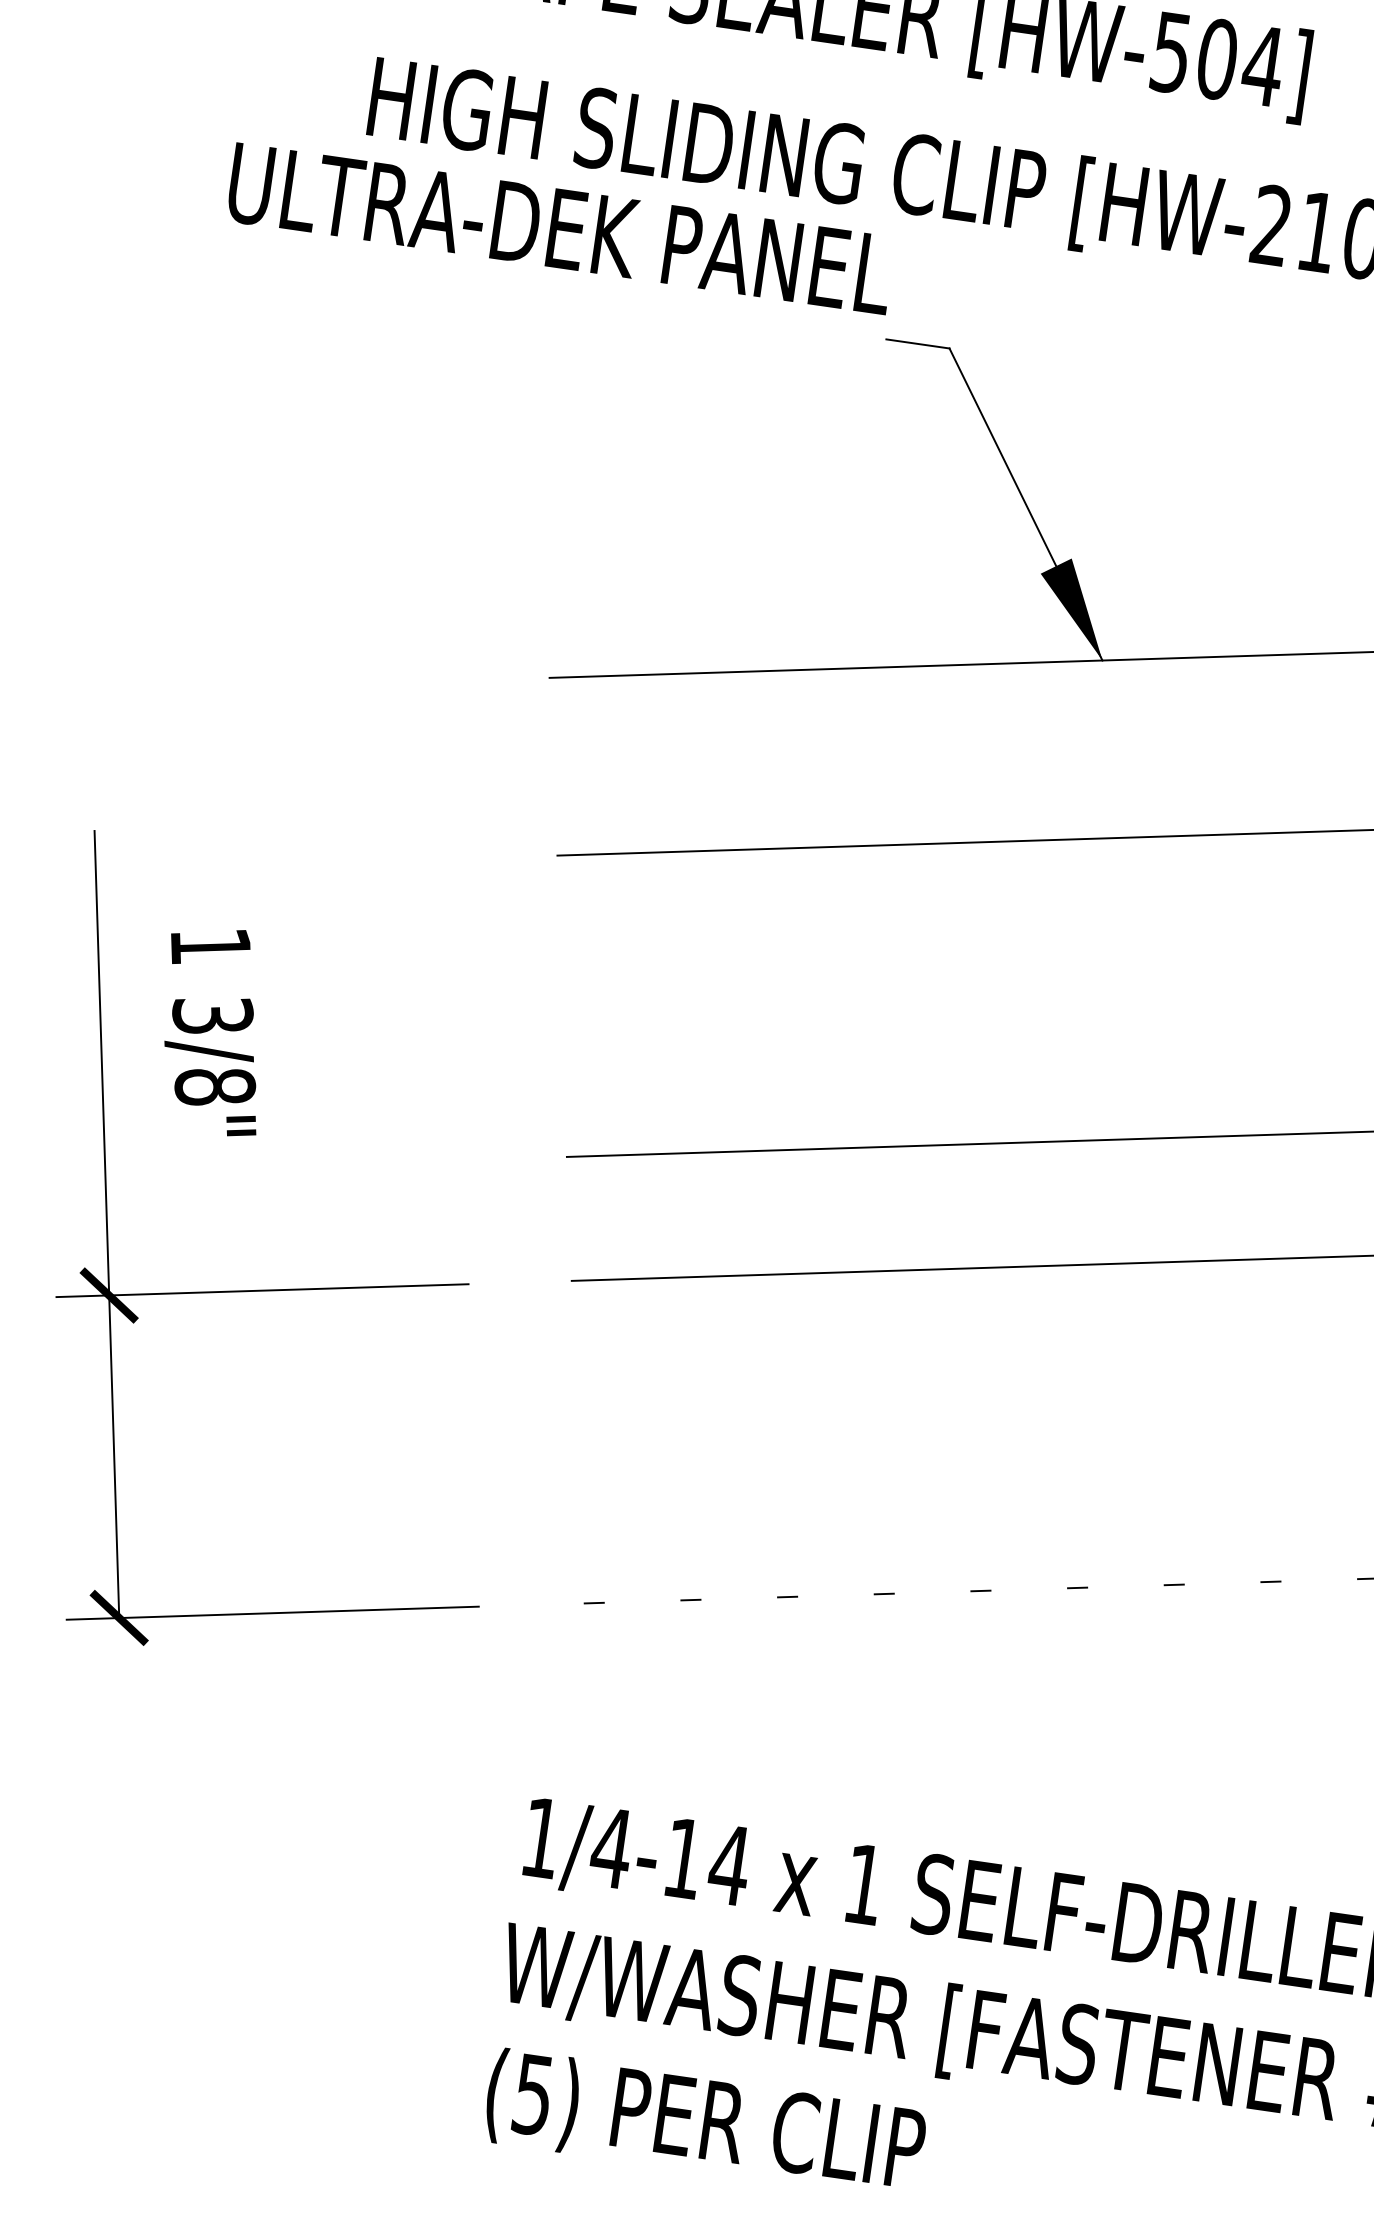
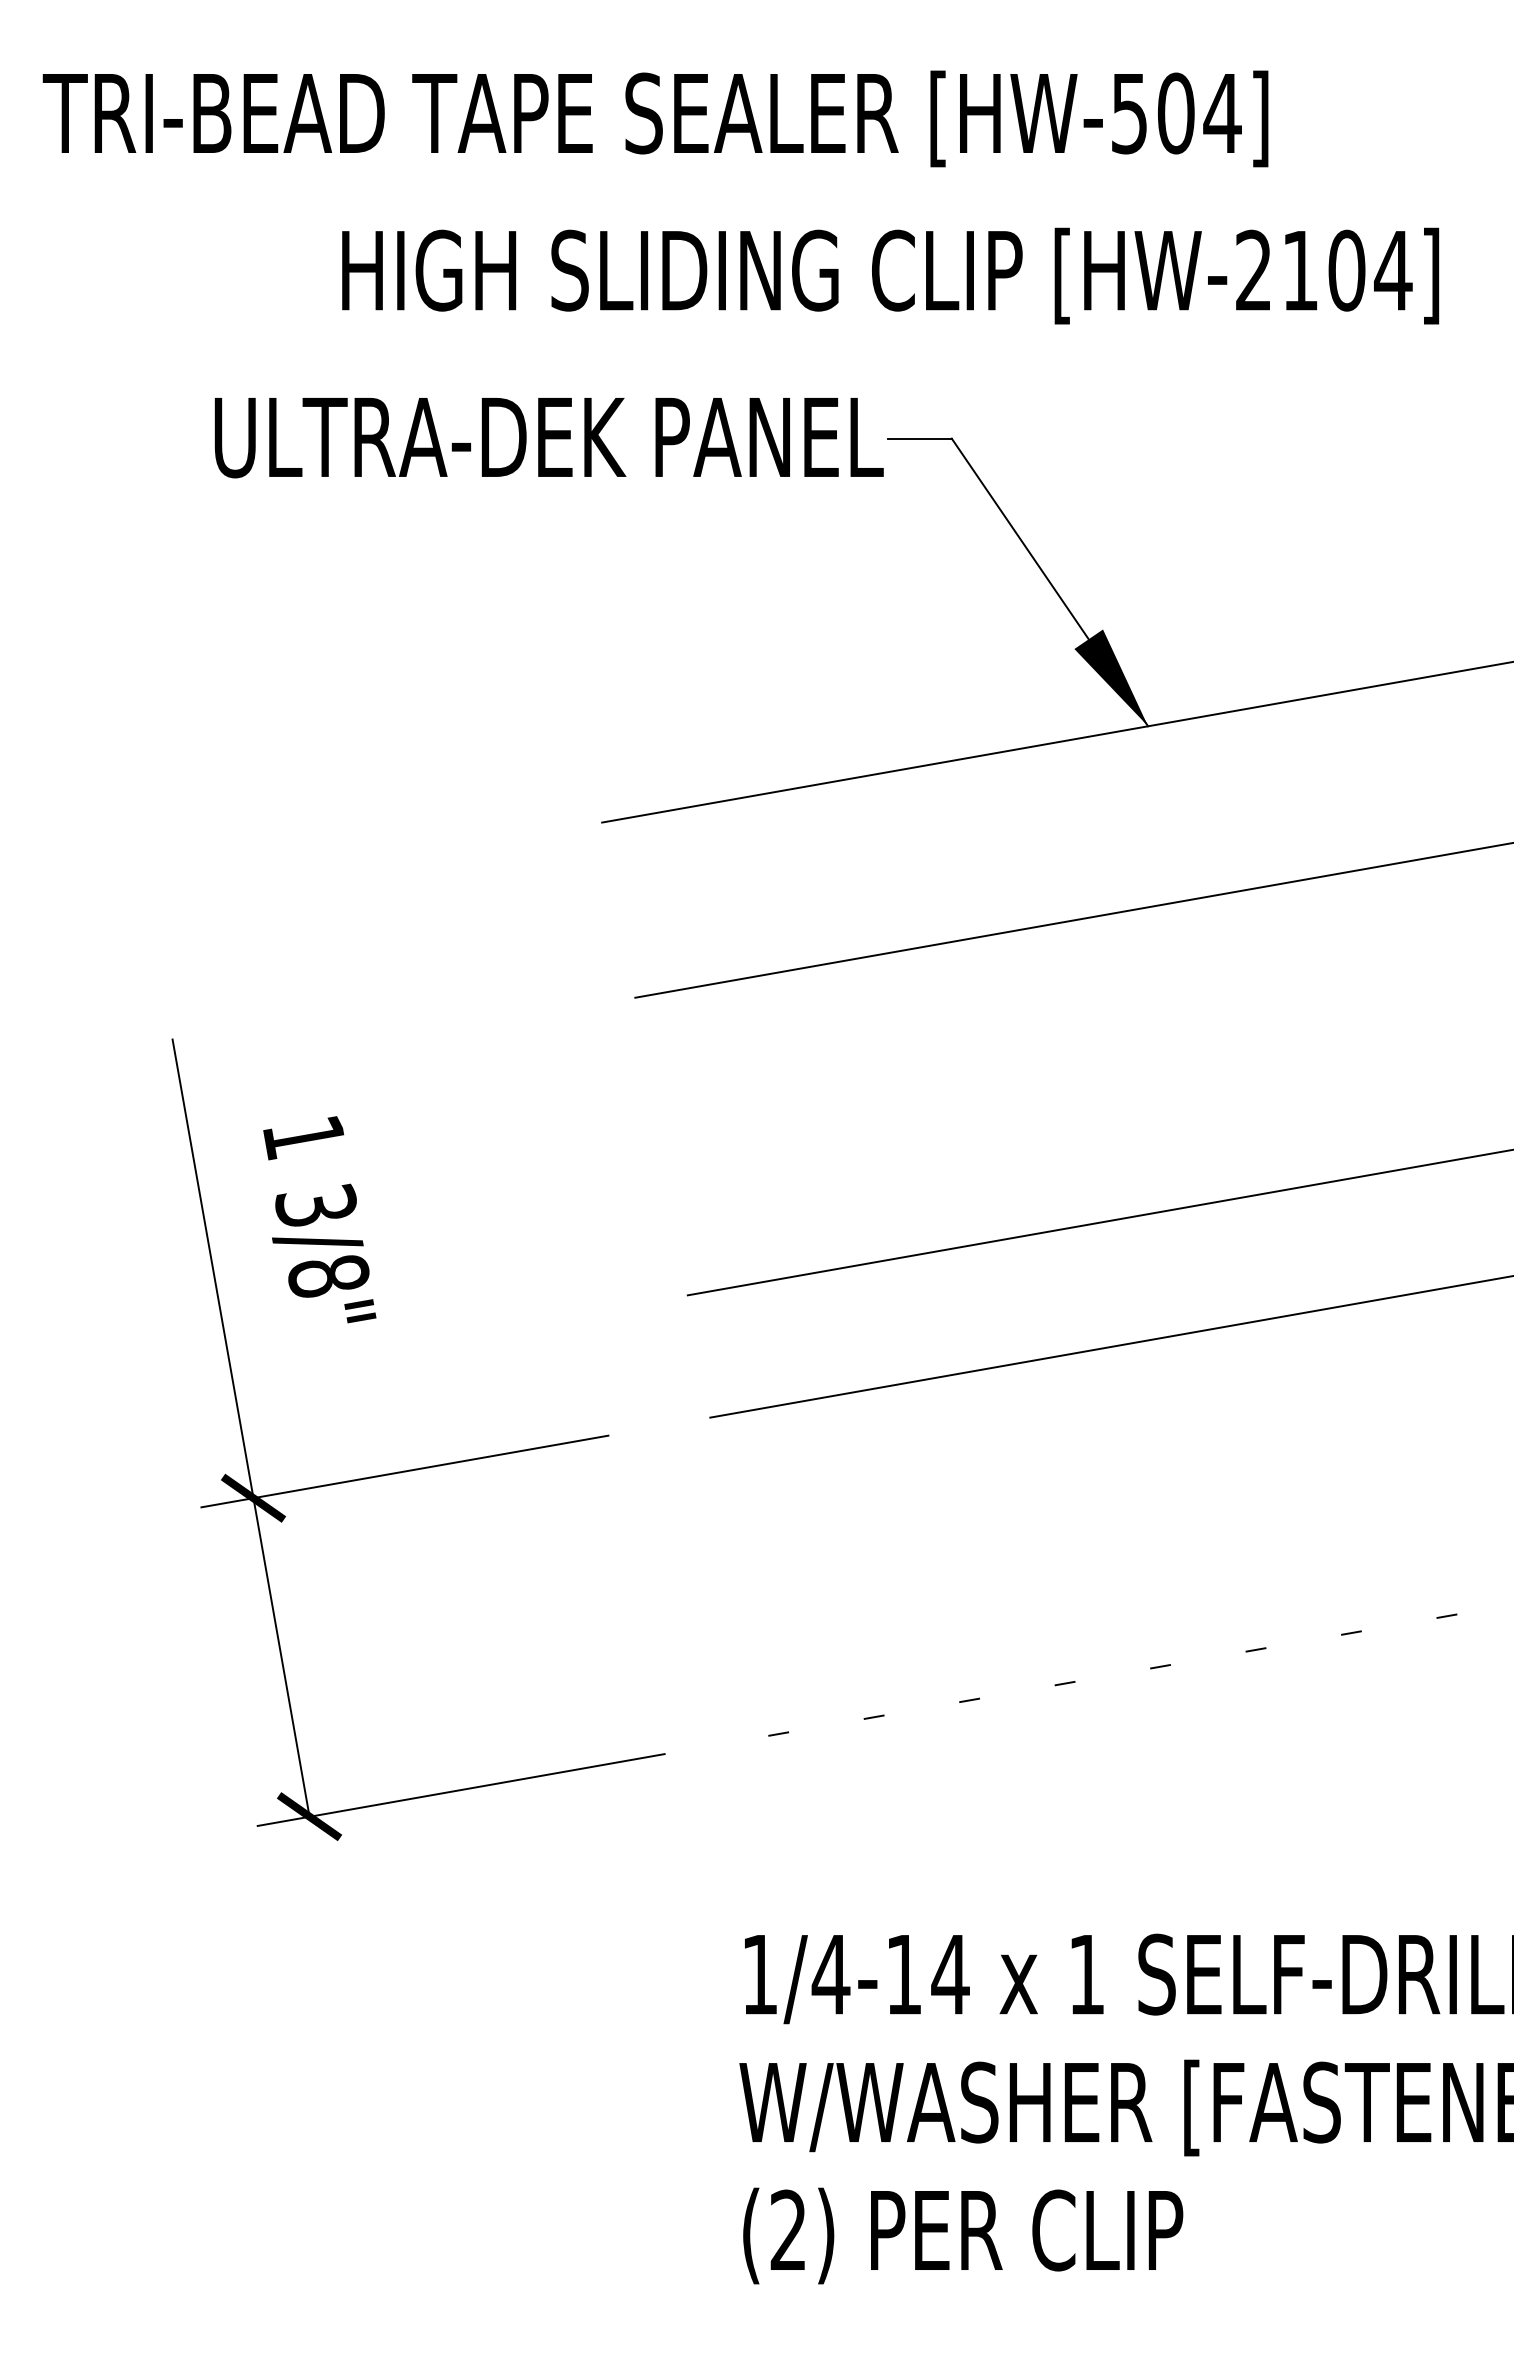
text: (560, 229) -> (548, 438), moved
text: (532, 2094) -> (787, 2230), (5) -> (2)

